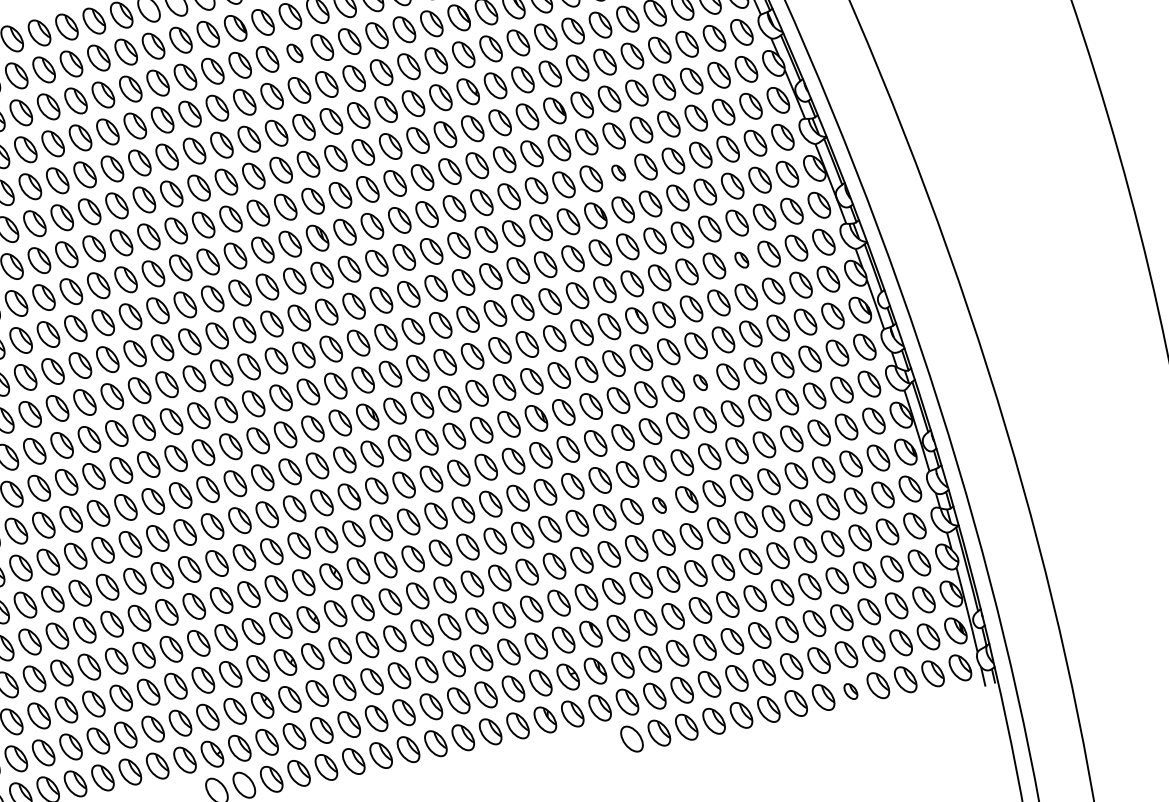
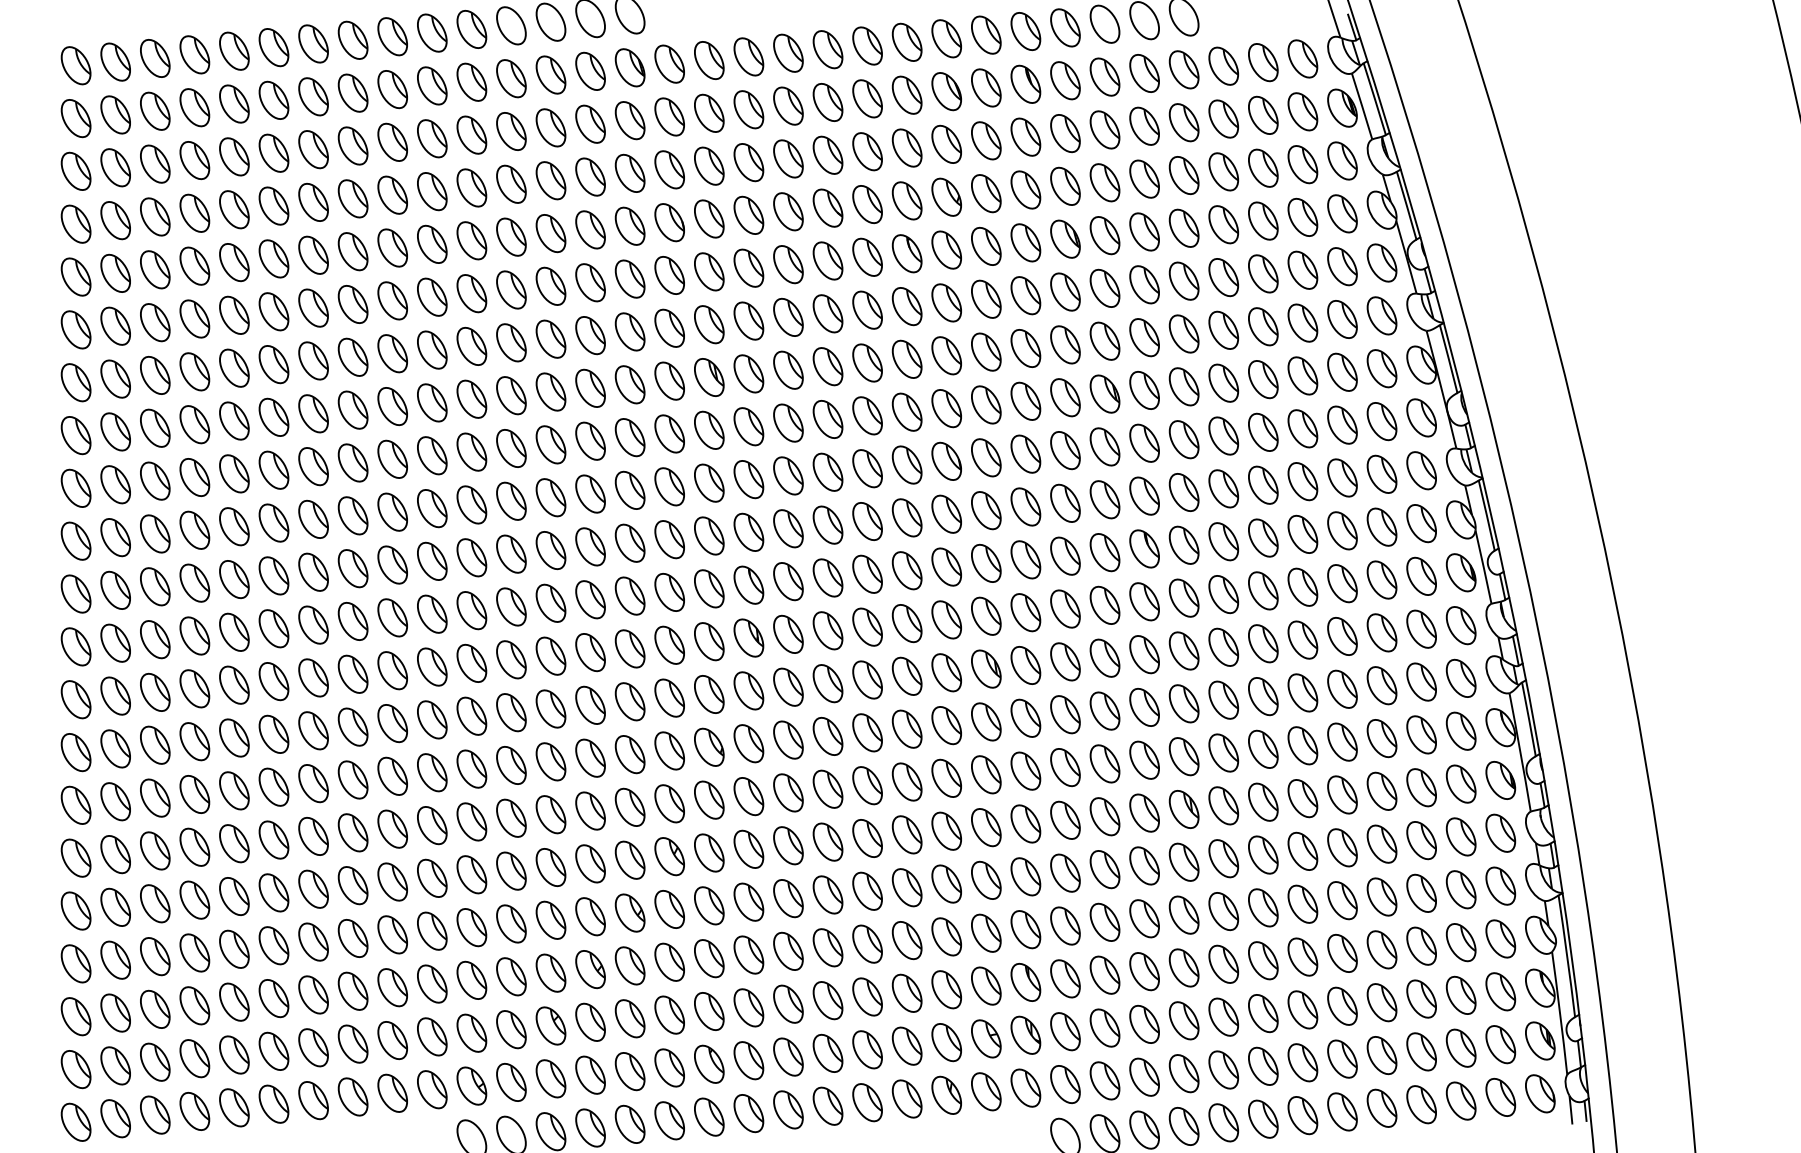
part: (295, 52) -> (709, 112), size x1.43
part: (618, 172) -> (1144, 337), size x1.67
part: (741, 260) -> (1302, 481), size x1.67
part: (700, 382) -> (1223, 646), size x1.67
part: (659, 505) -> (1144, 812), size x1.67
part: (850, 691) -> (1381, 1107), size x1.67

